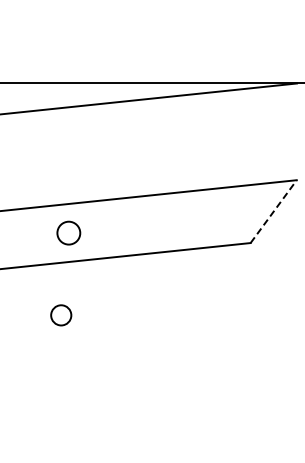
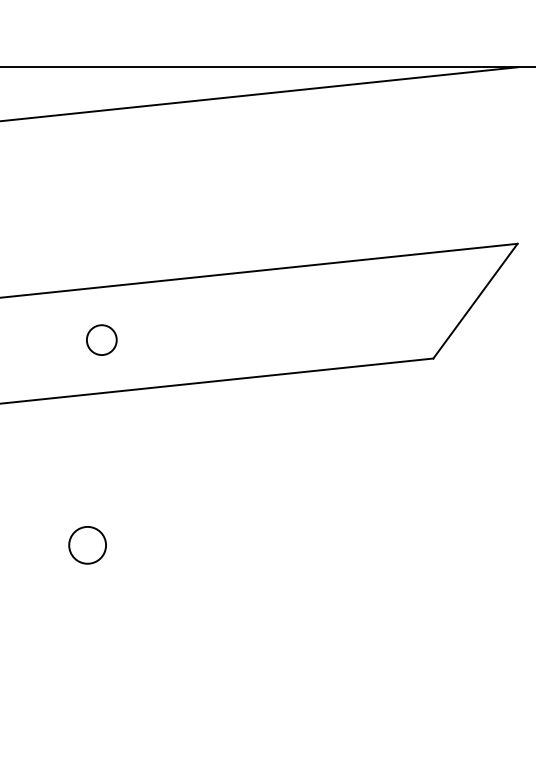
line: (273, 211) -> (475, 300), dashed -> solid
circle: (69, 232) -> (102, 339), size x0.71
circle: (61, 315) -> (88, 545), moved

